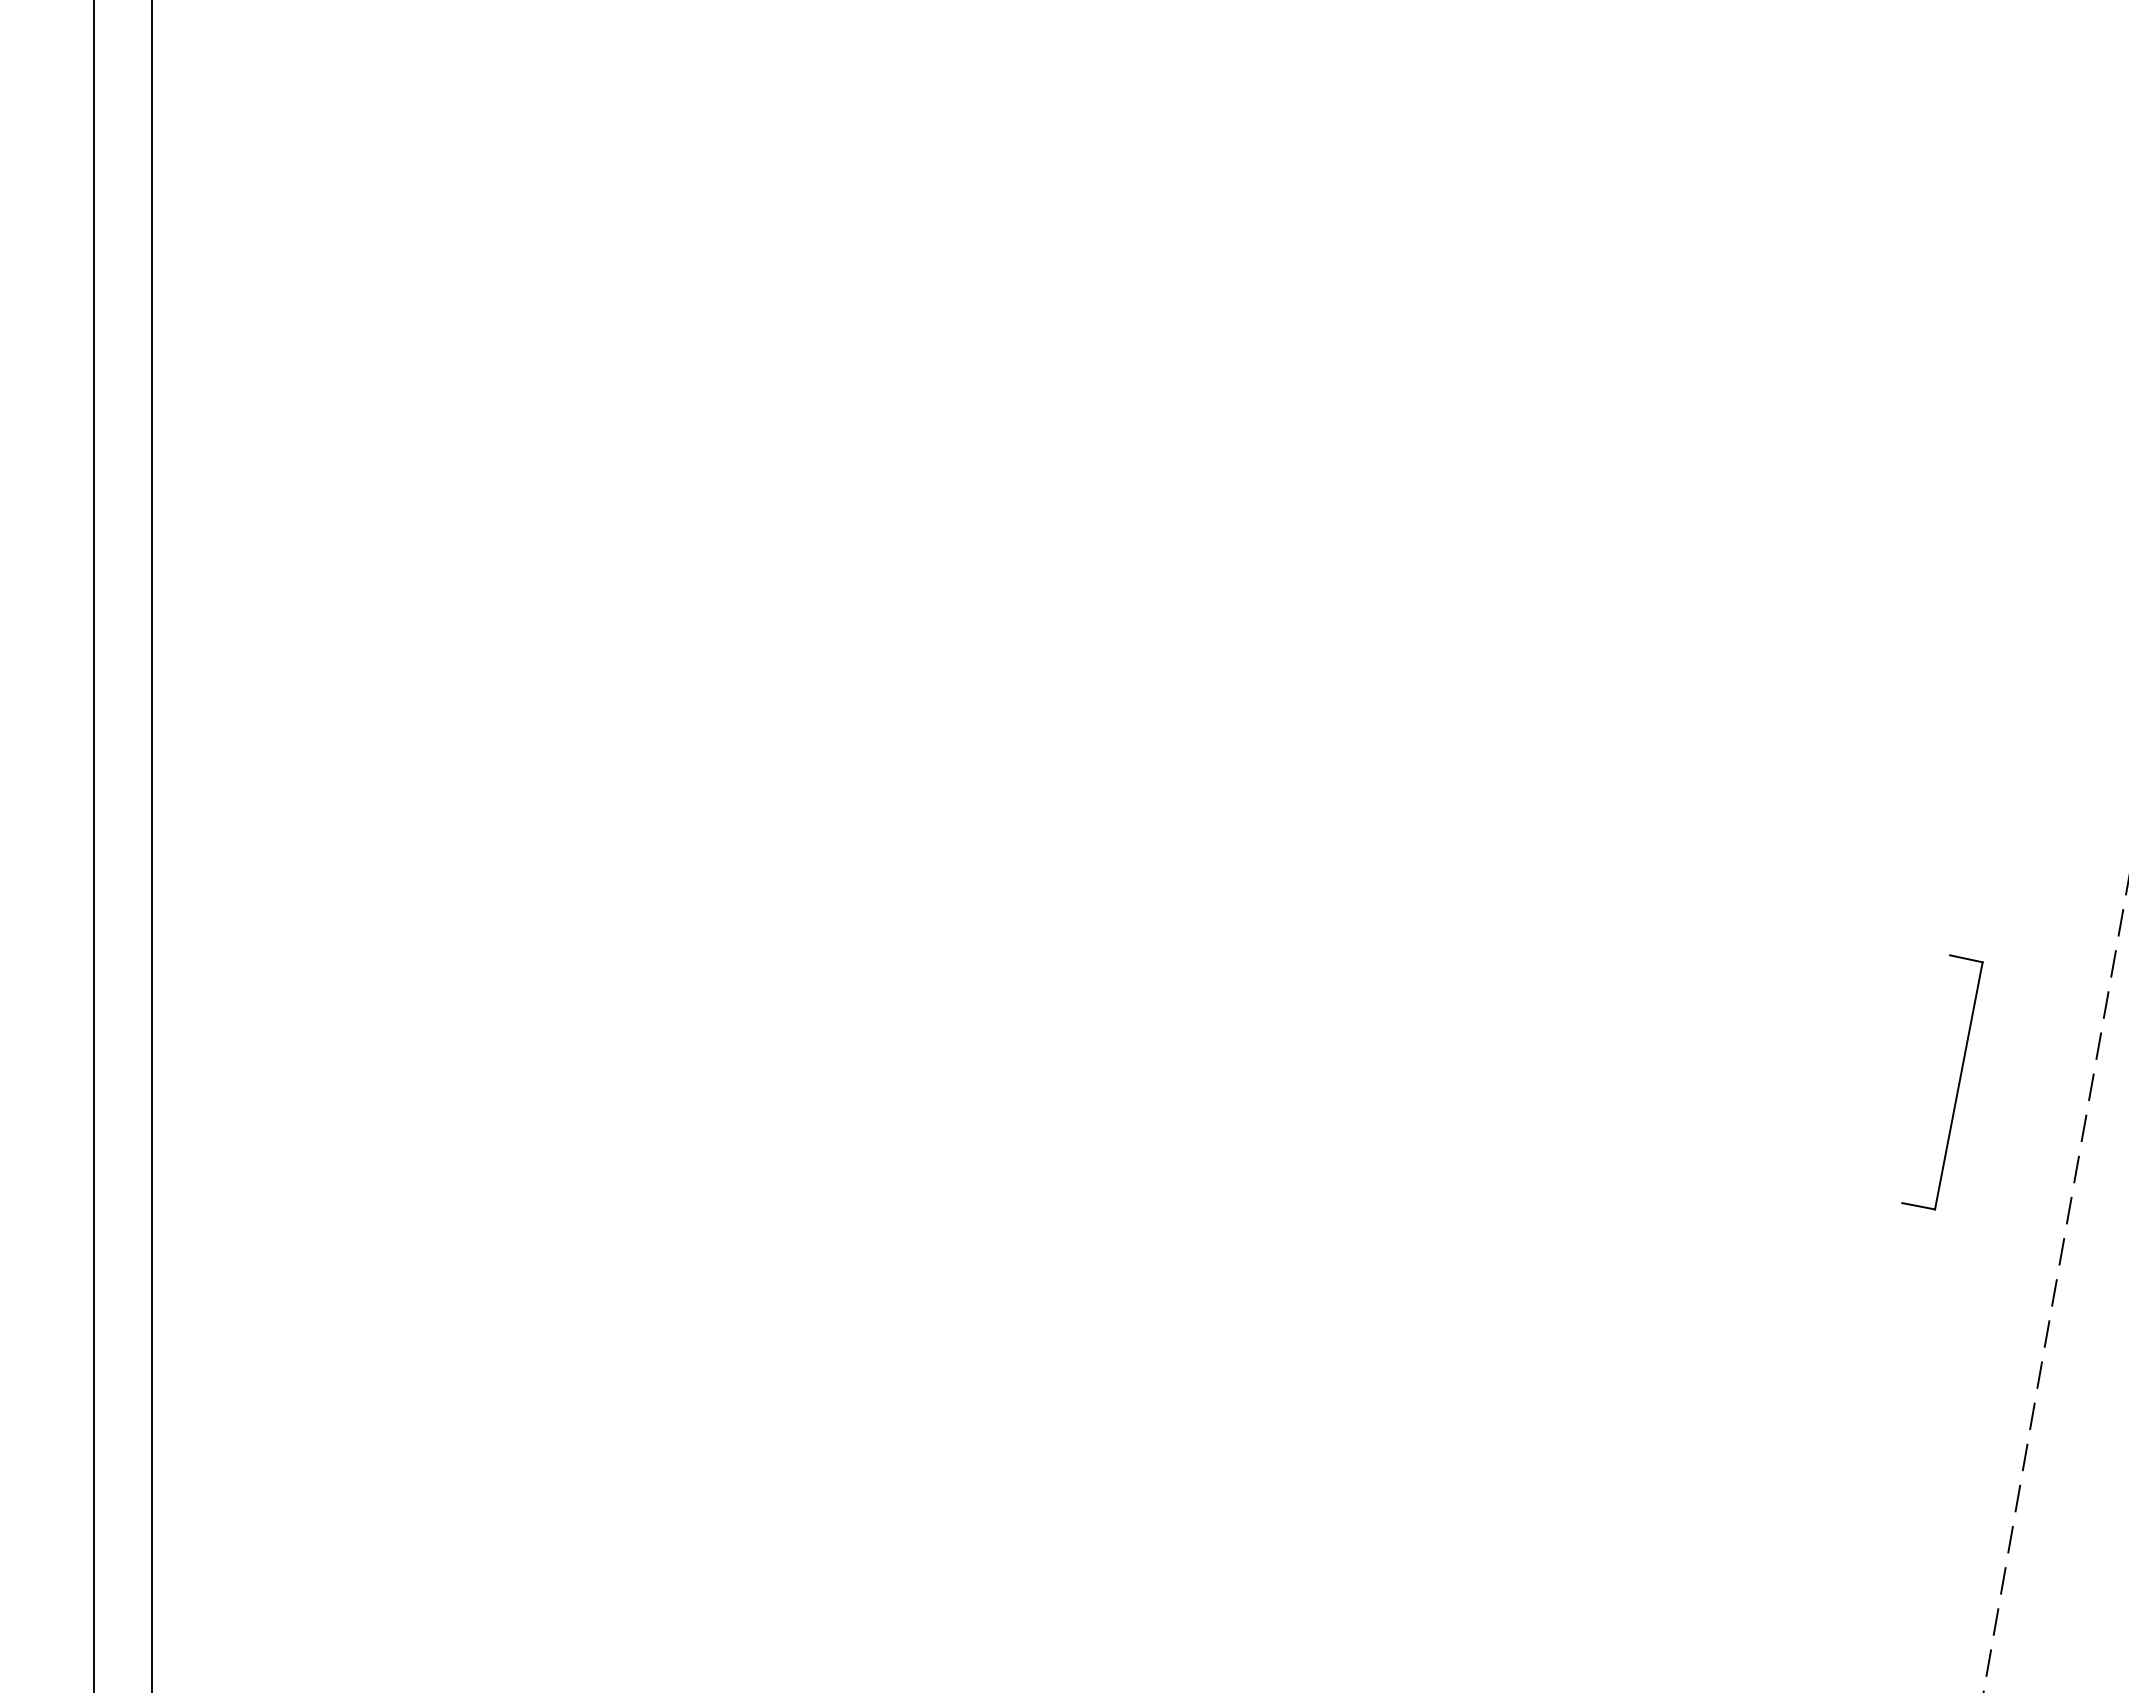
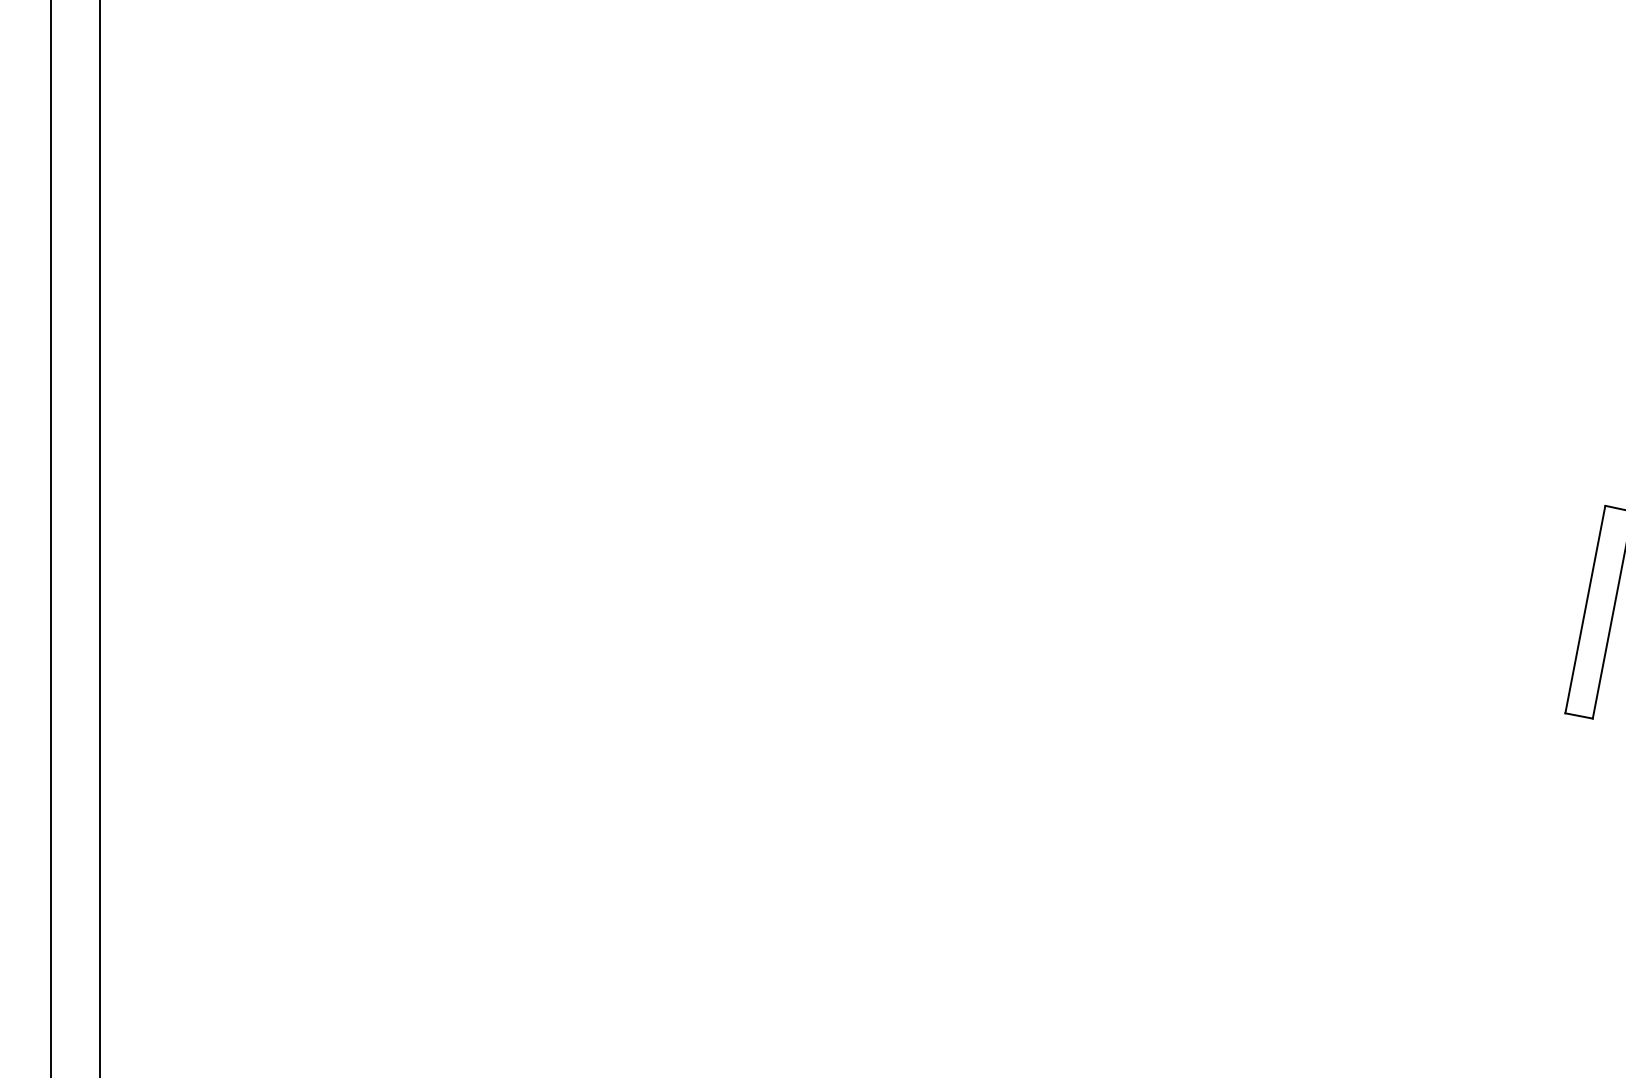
line: (1925, 1079) -> (1584, 609), added

